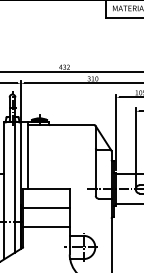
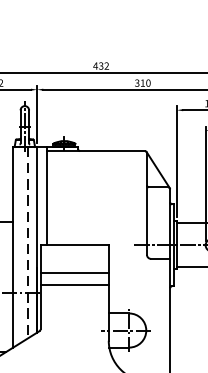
line: (14, 188) -> (27, 243), solid -> dashed
line: (46, 226) -> (74, 285), moved

